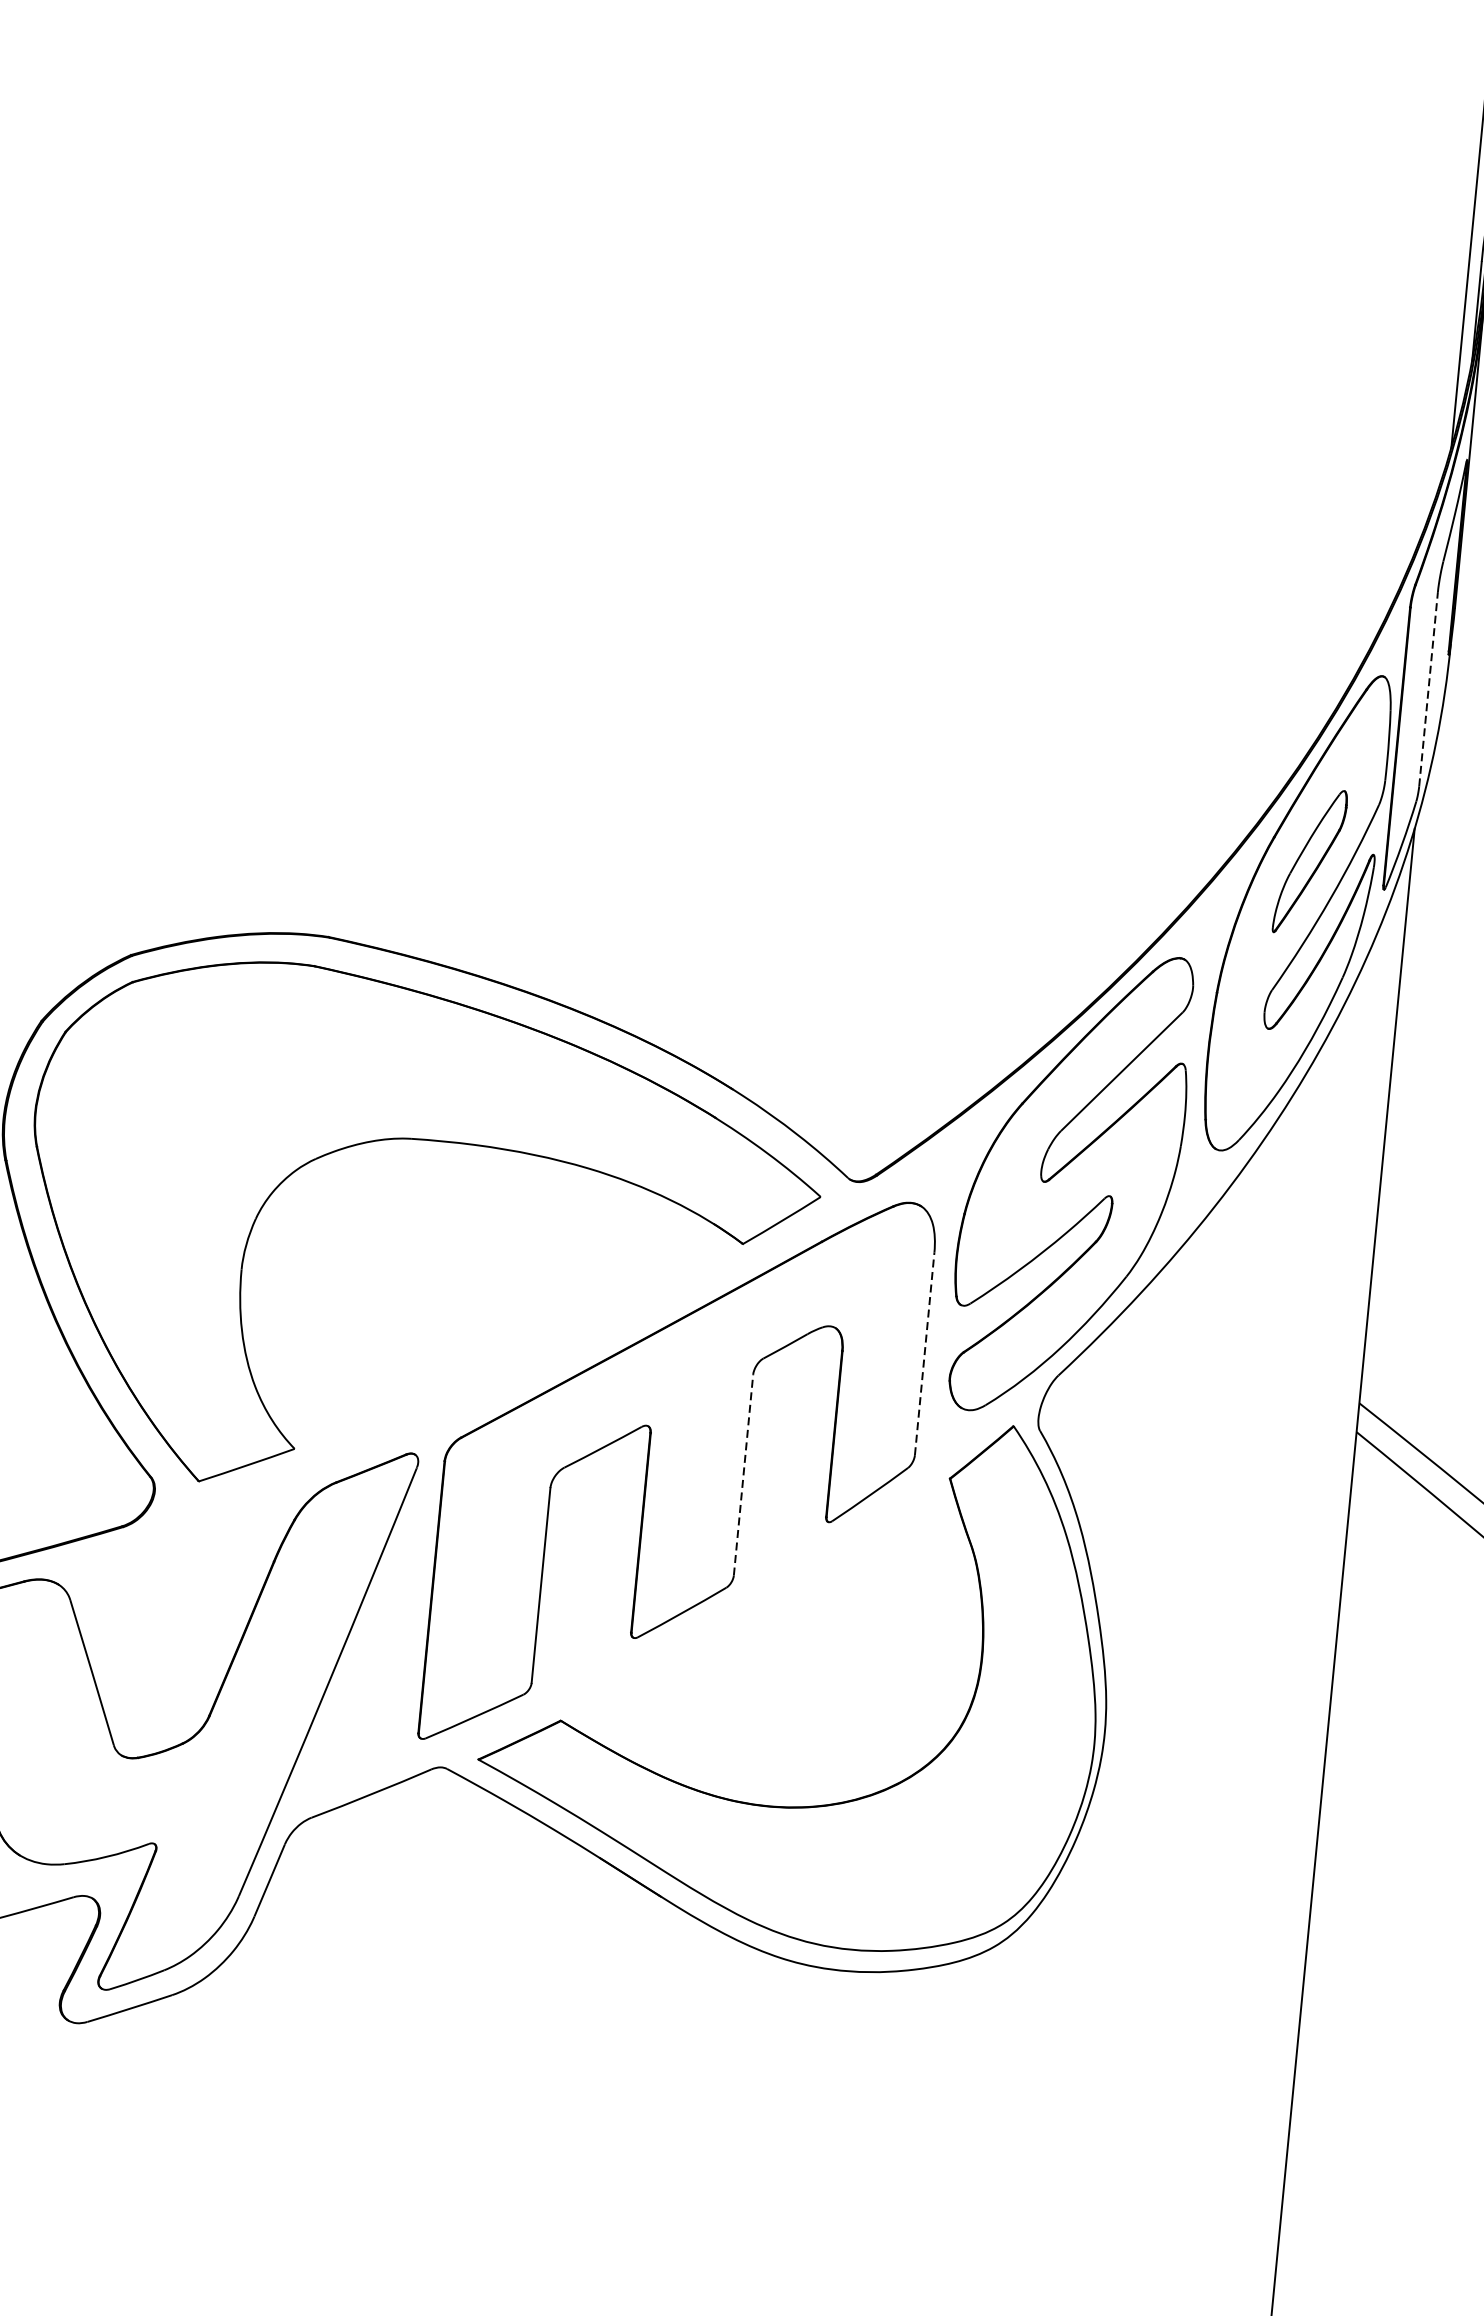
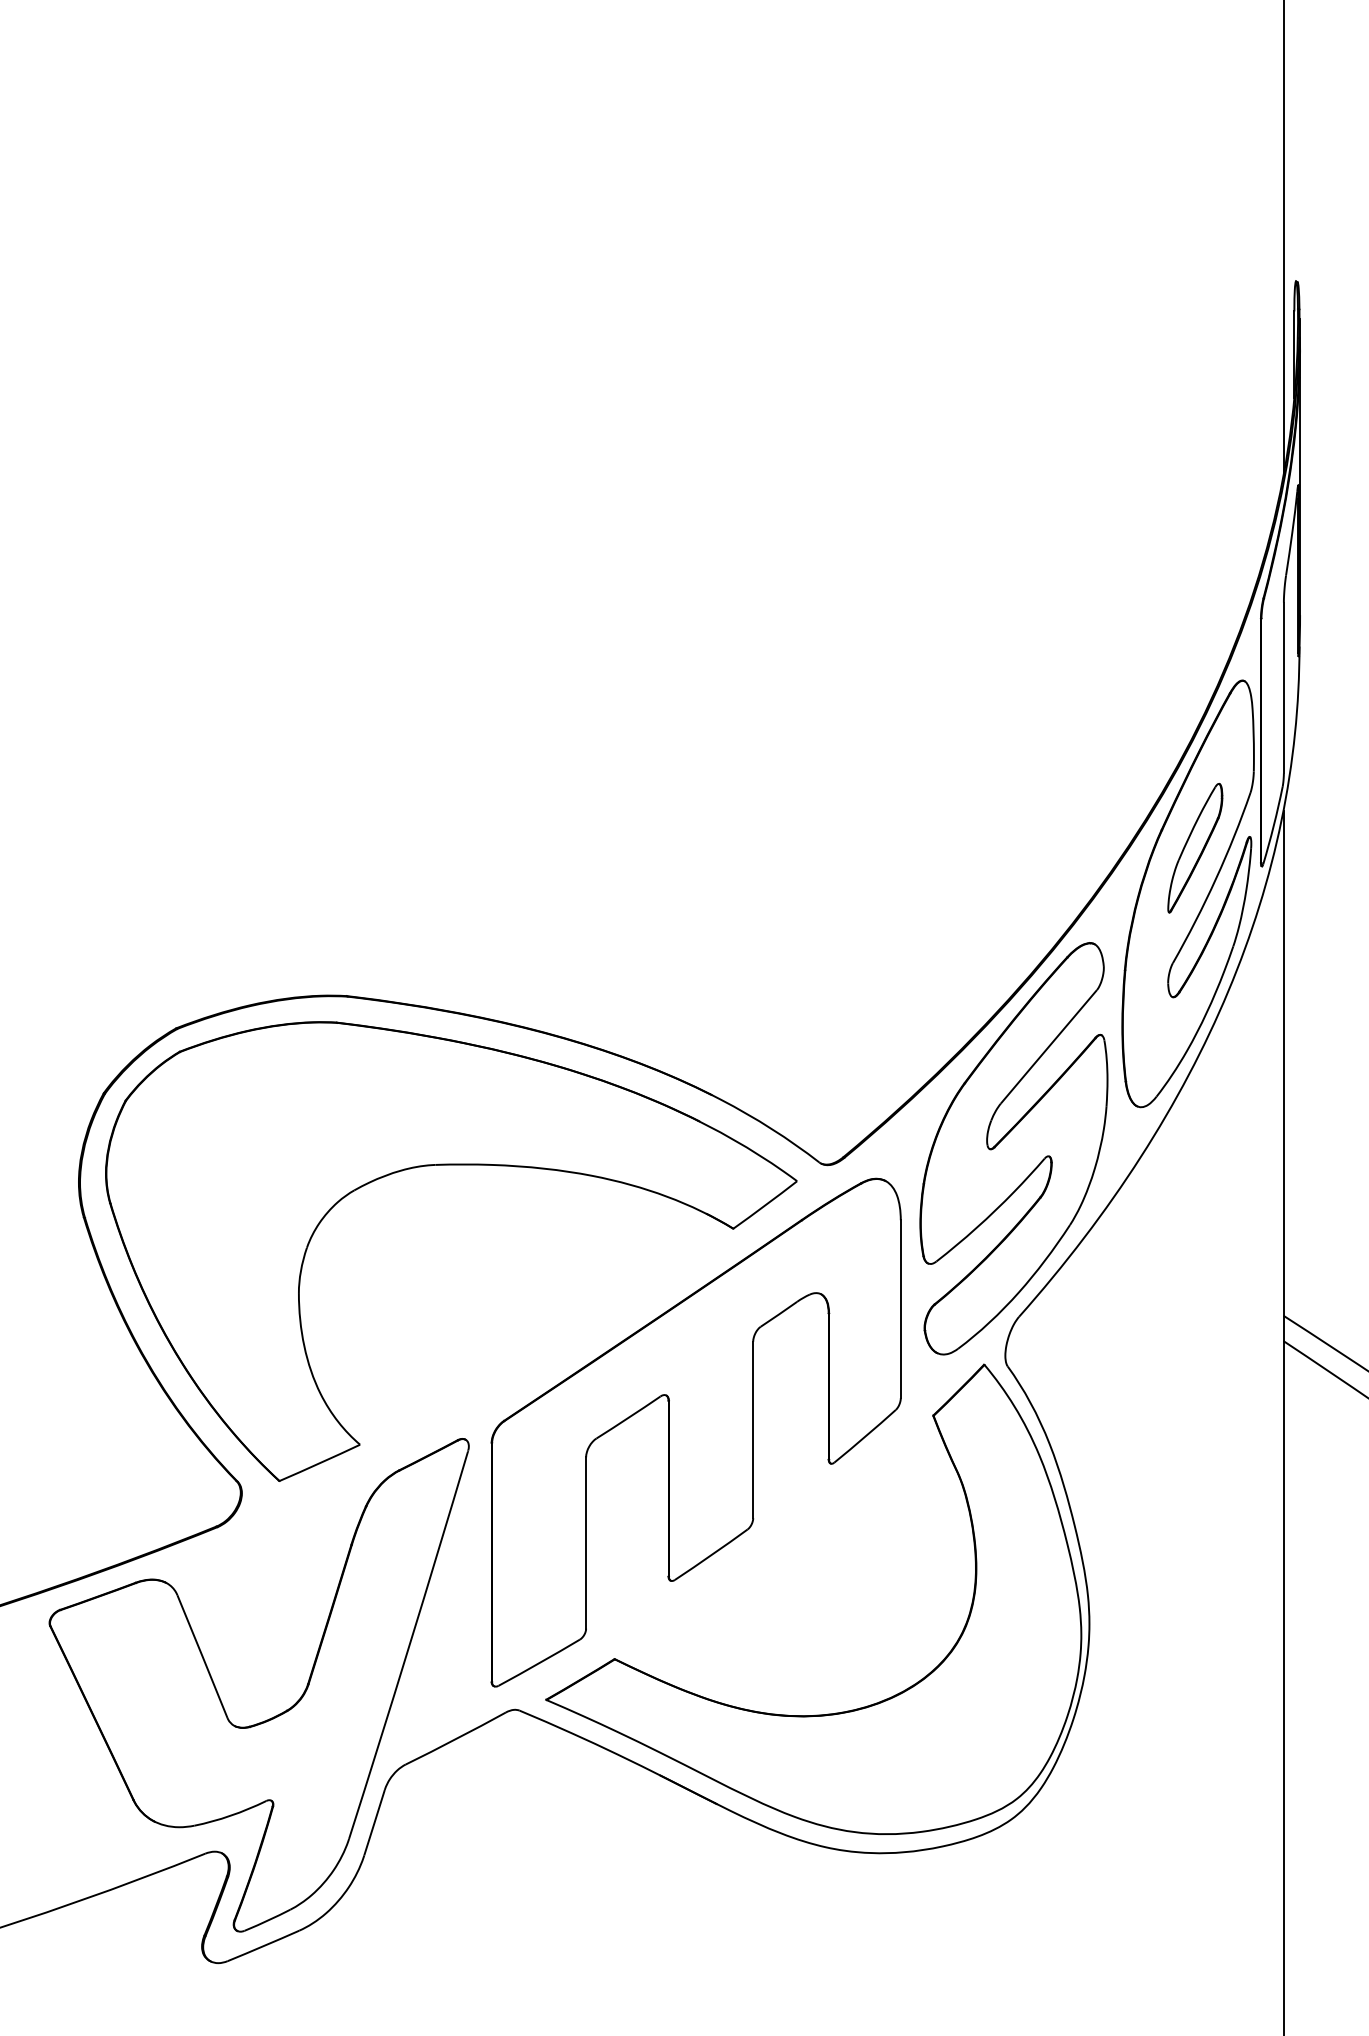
line: (1428, 688) -> (1283, 687), dashed -> solid
line: (924, 1354) -> (900, 1309), dashed -> solid
line: (743, 1474) -> (753, 1429), dashed -> solid

